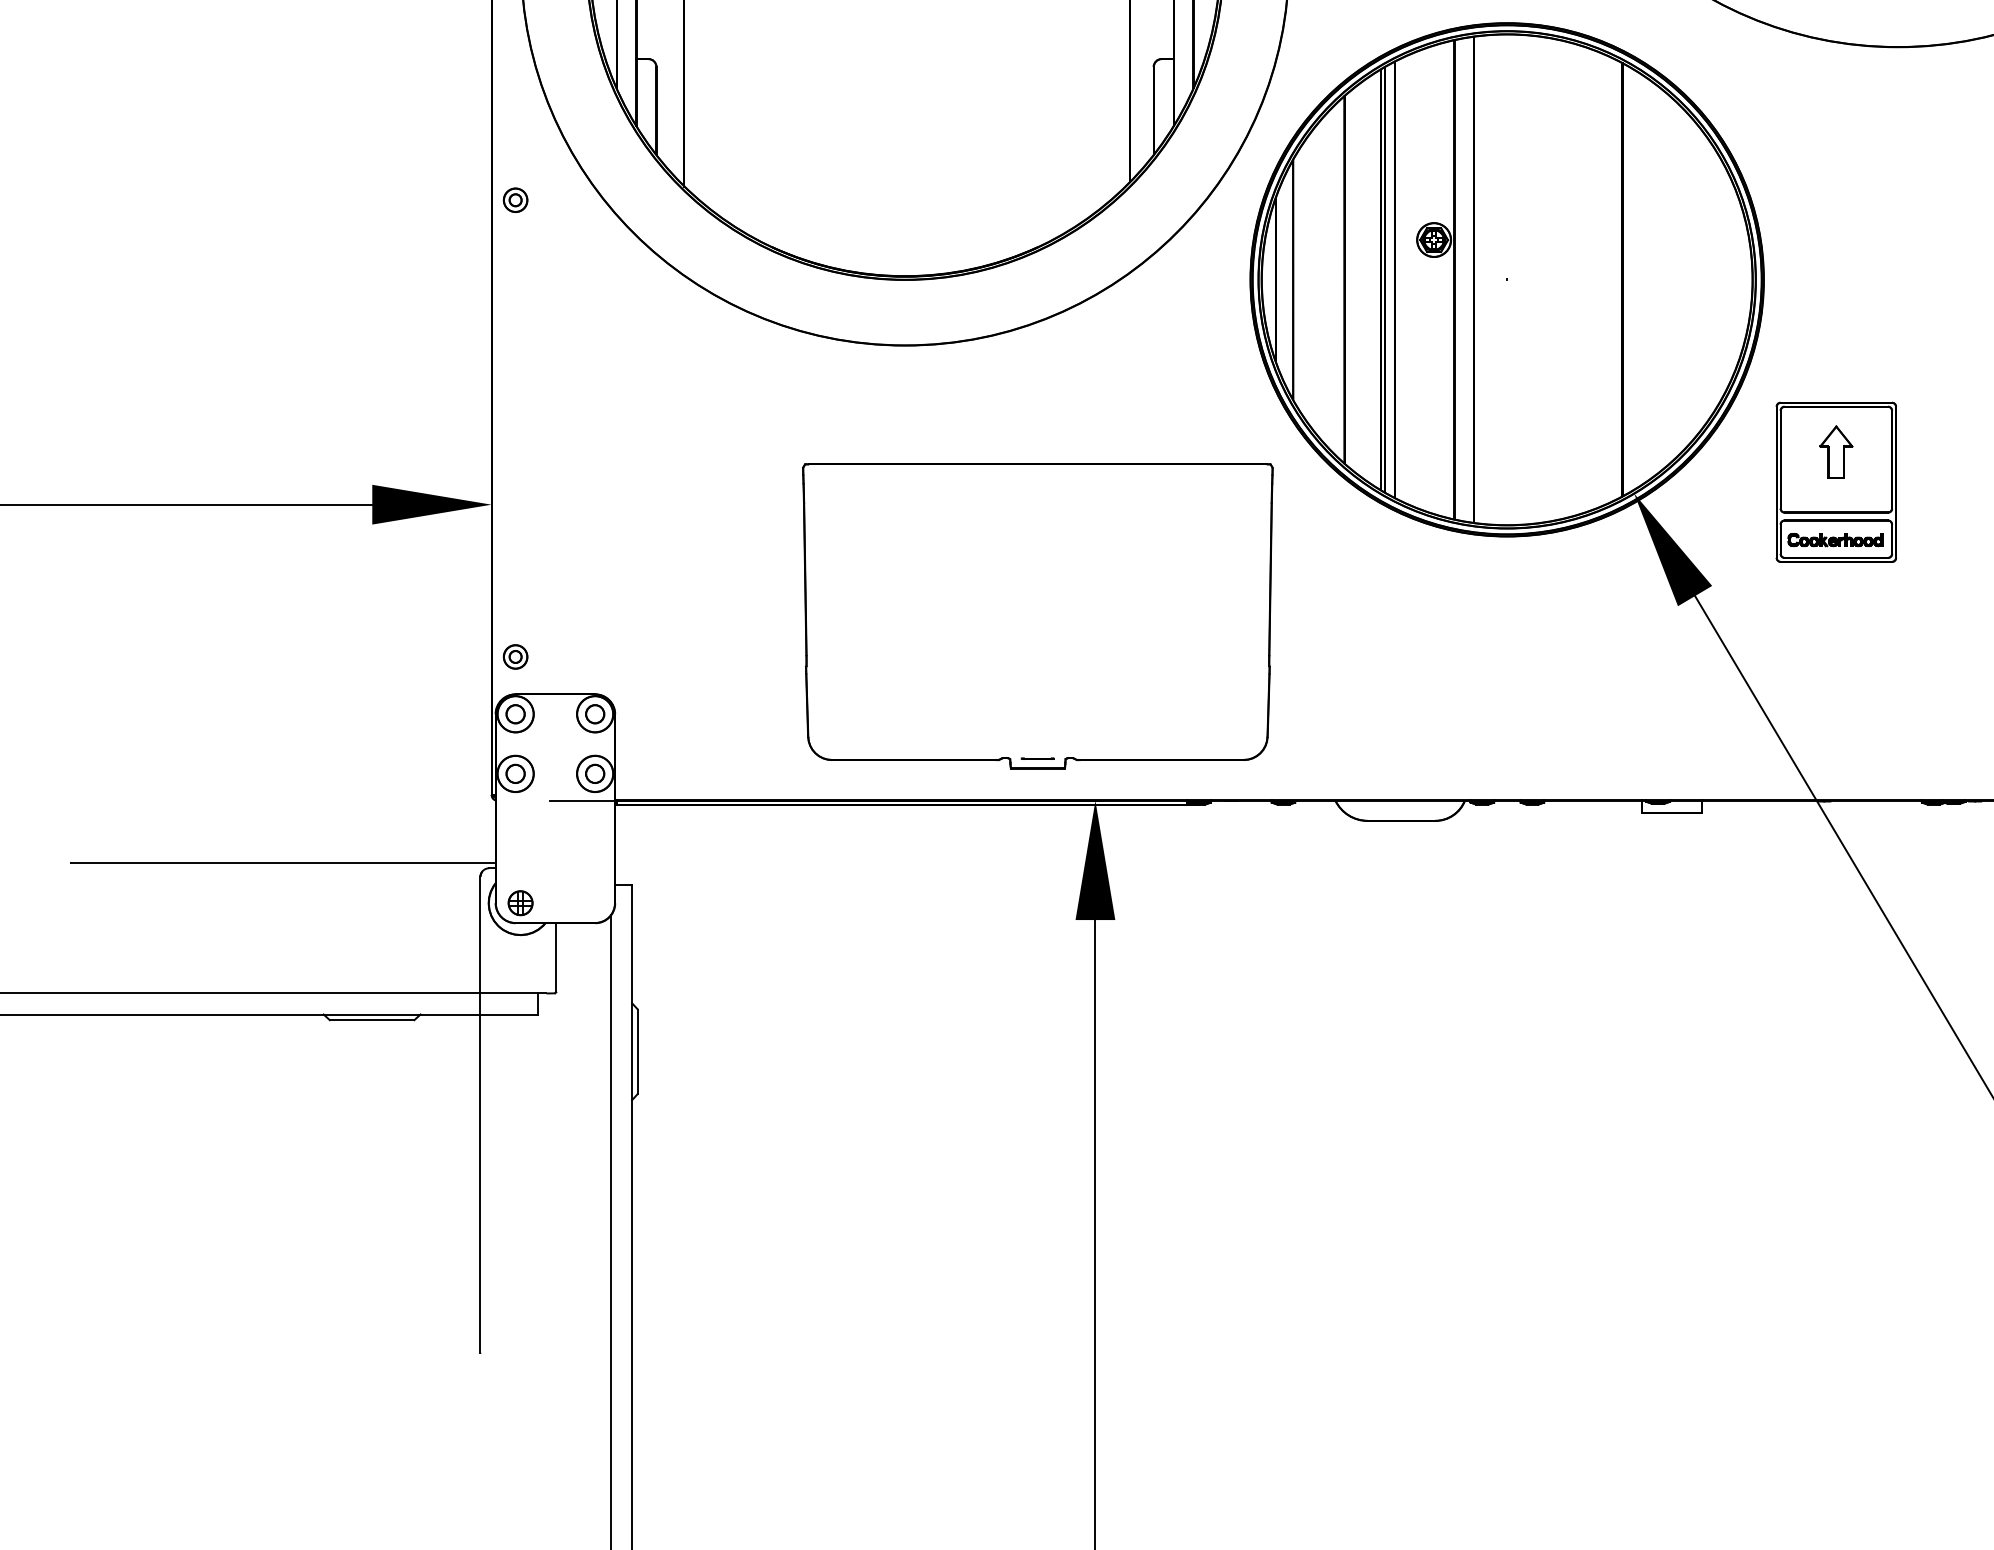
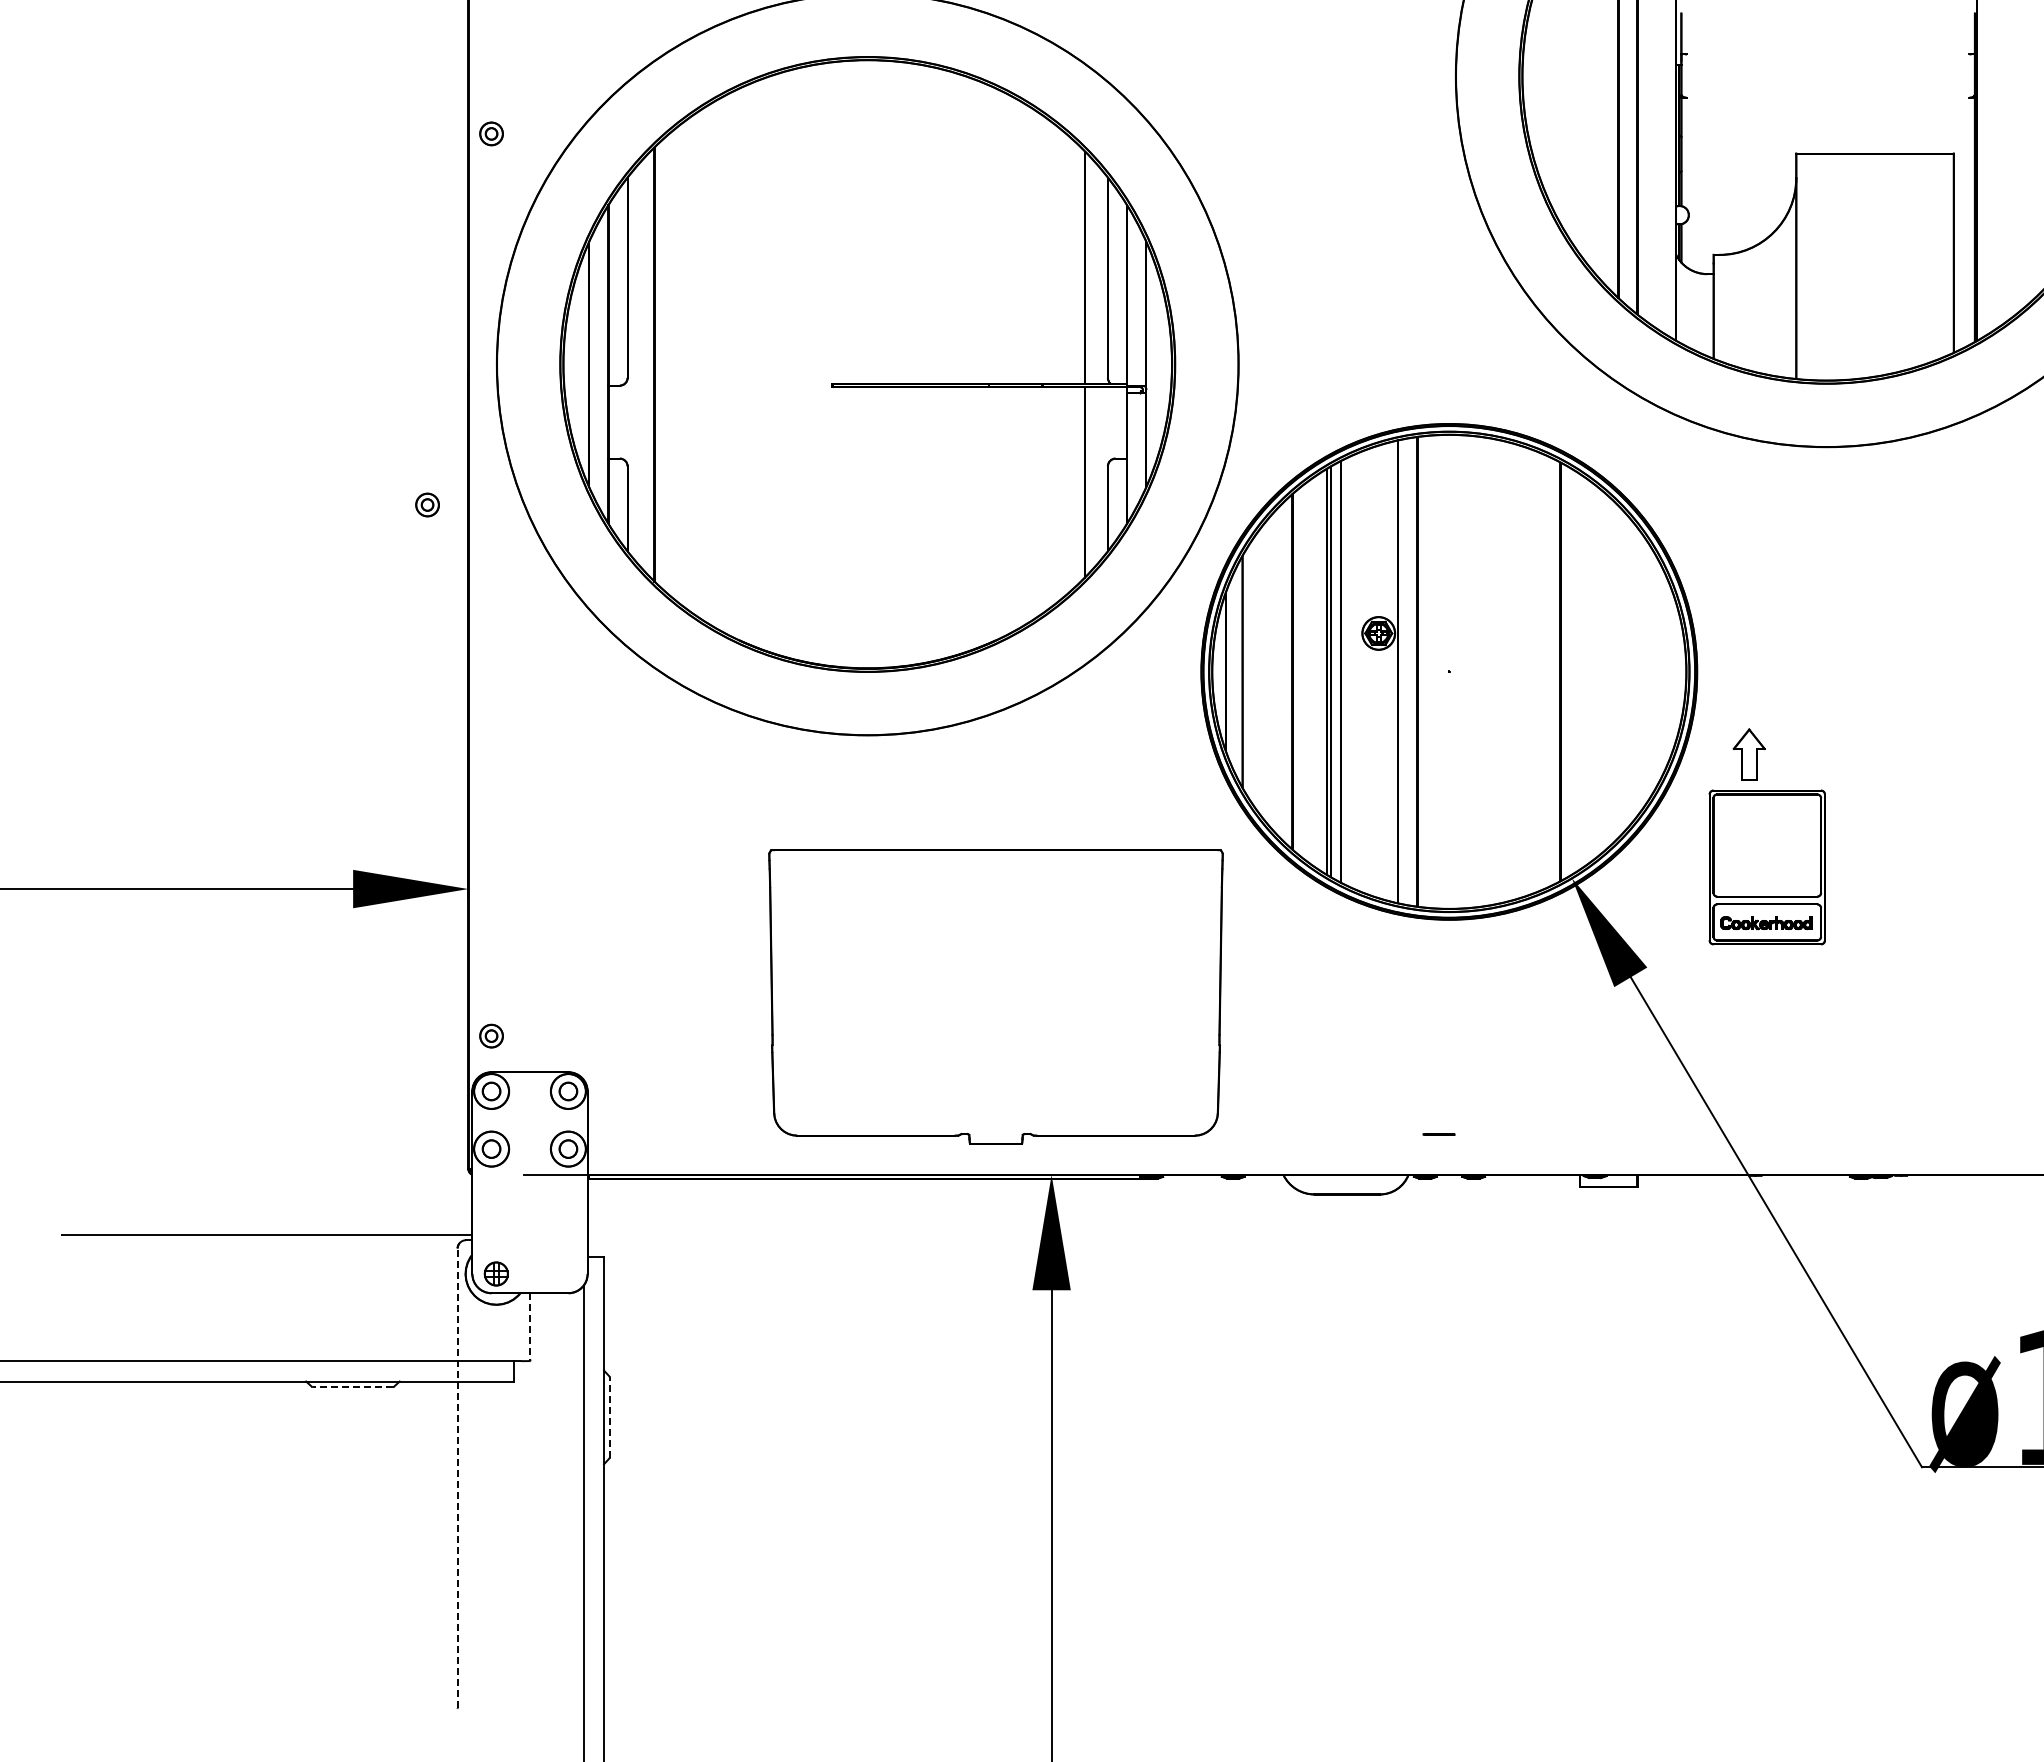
part: (515, 199) -> (427, 504), moved
part: (1835, 452) -> (1748, 754), moved
line: (1037, 758) -> (1438, 1134), moved
line: (555, 957) -> (530, 1326), solid -> dashed
line: (371, 1020) -> (352, 1387), solid -> dashed
line: (637, 1050) -> (609, 1416), solid -> dashed
line: (480, 1114) -> (457, 1478), solid -> dashed

